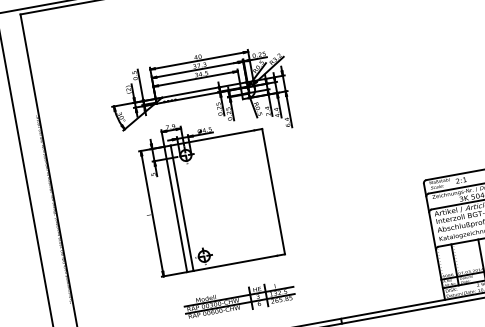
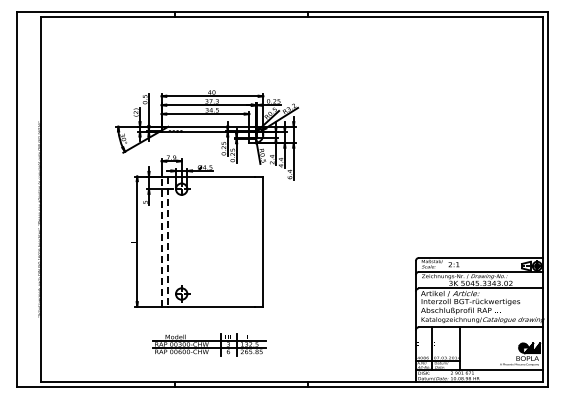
line: (175, 209) -> (161, 241), solid -> dashed
line: (182, 209) -> (168, 242), solid -> dashed

